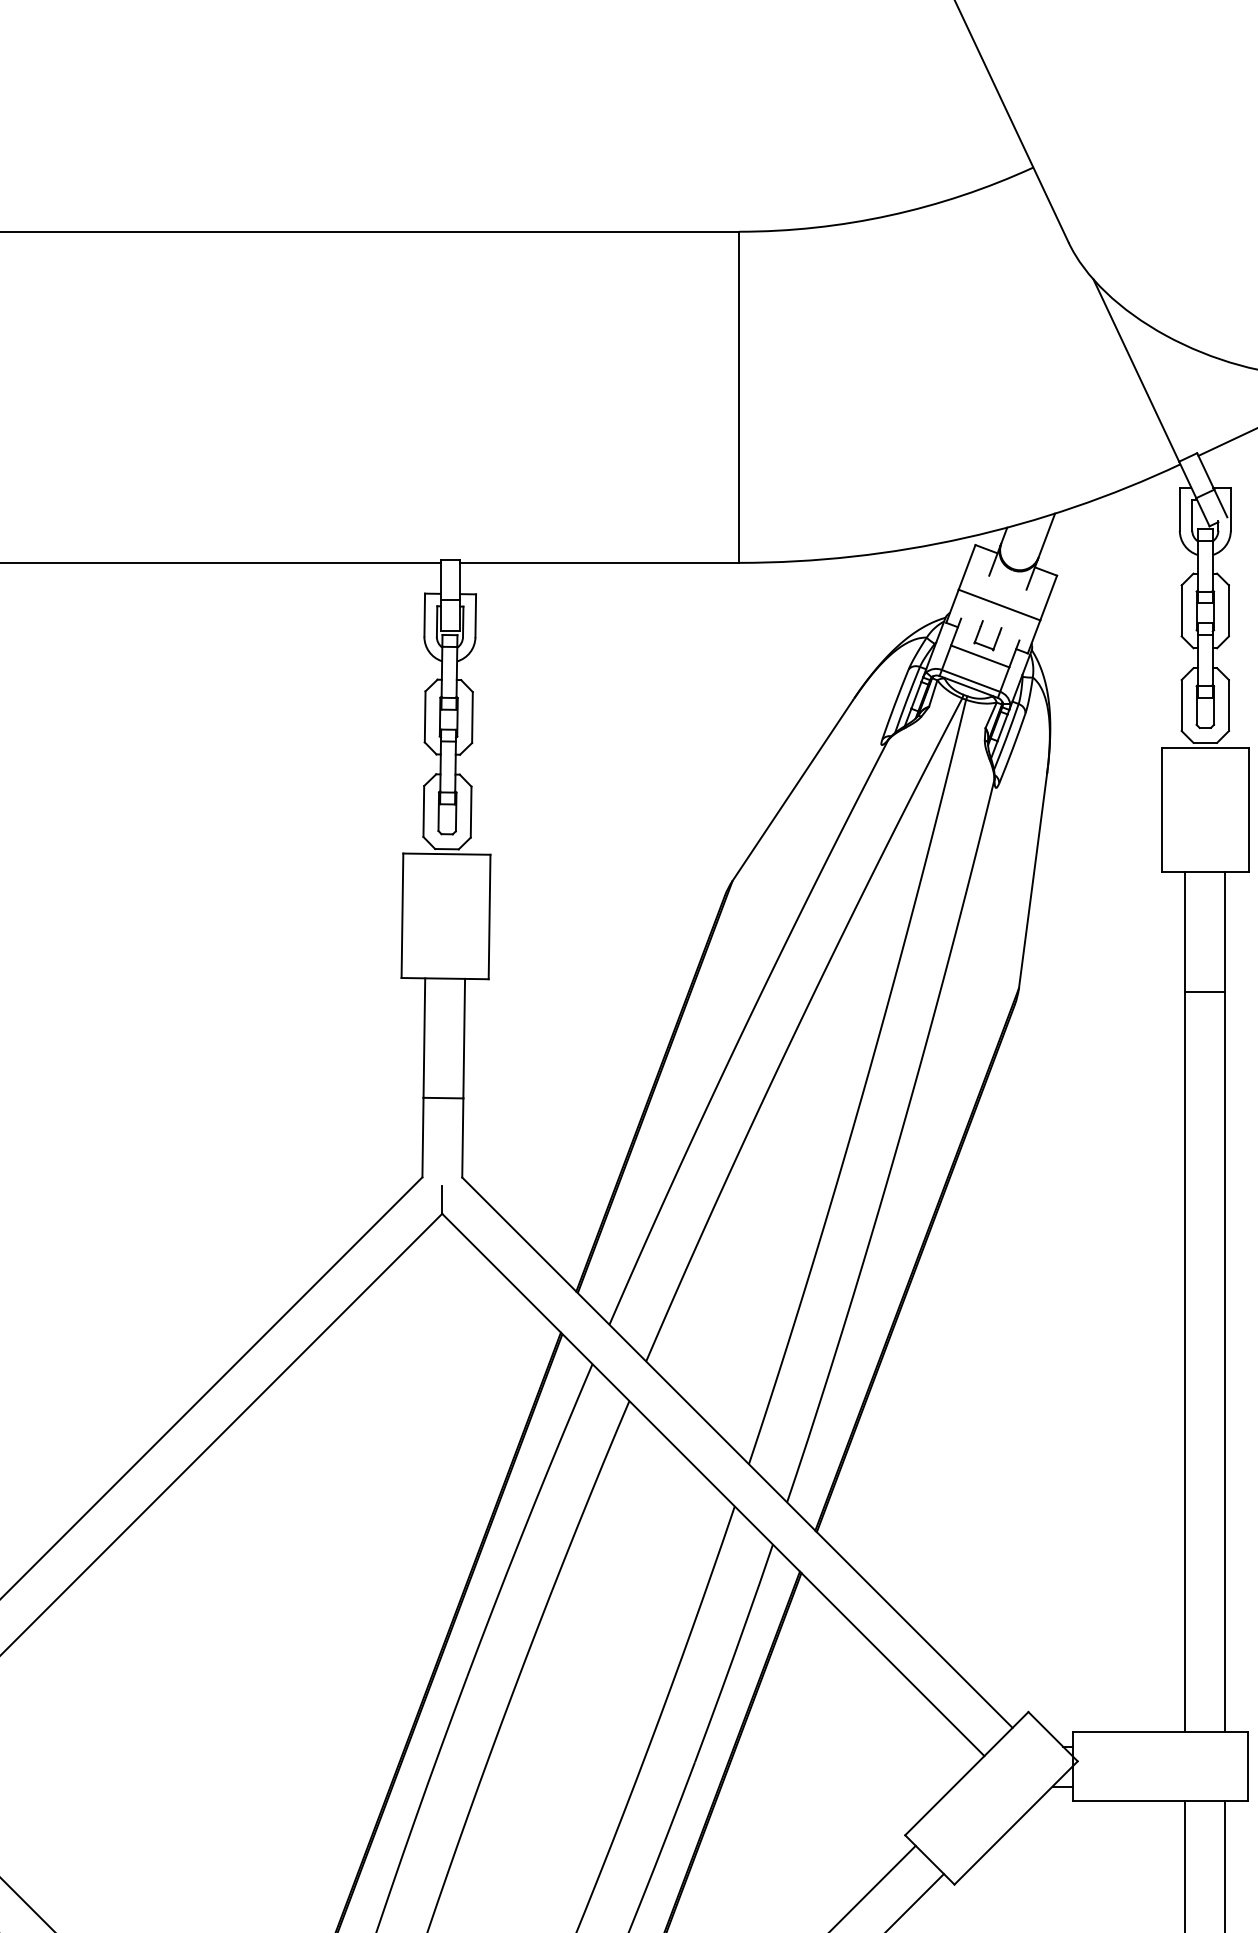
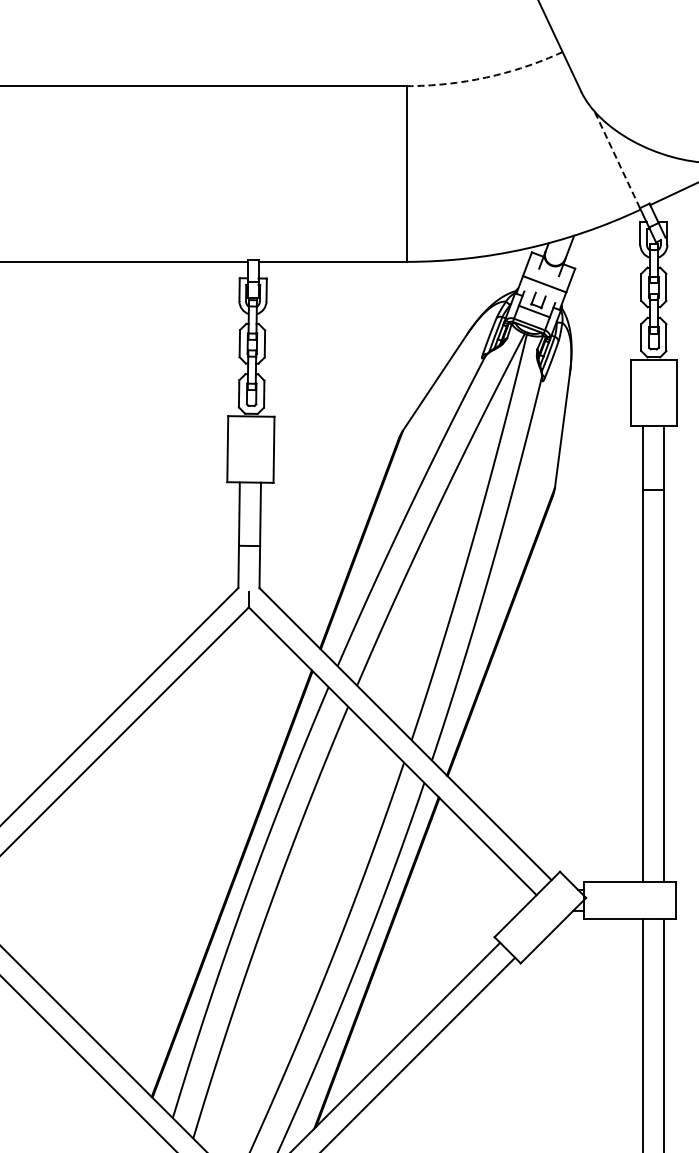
arc: (889, 215) -> (486, 77), solid -> dashed
line: (1136, 369) -> (617, 159), solid -> dashed

